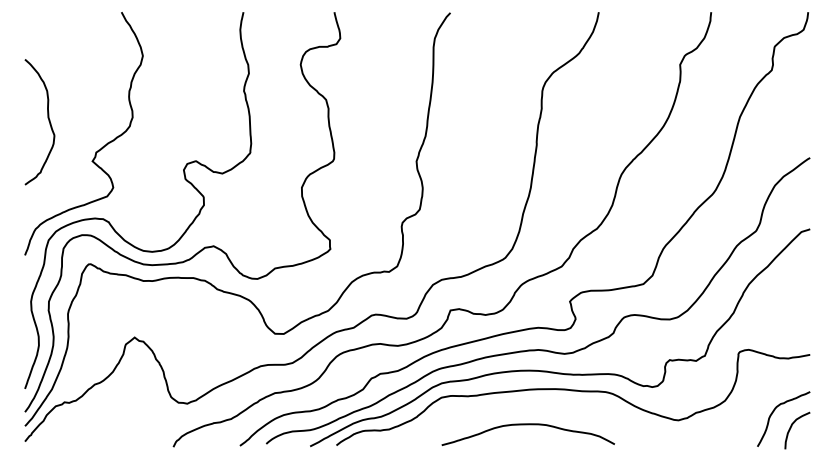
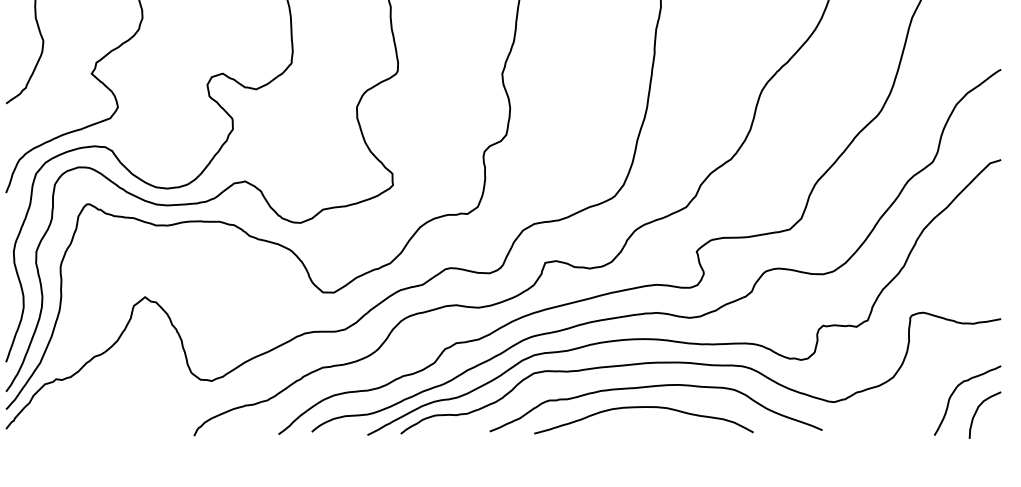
curve: (532, 409) -> (649, 388), added

